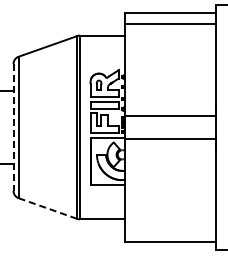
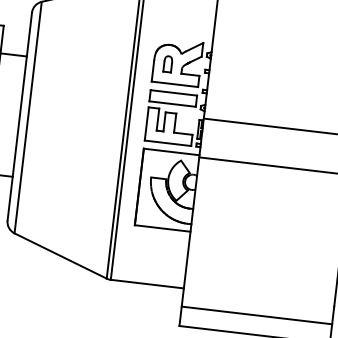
line: (13, 127) -> (19, 116), dashed -> solid
line: (48, 208) -> (61, 255), dashed -> solid
line: (170, 230) -> (257, 315), added

